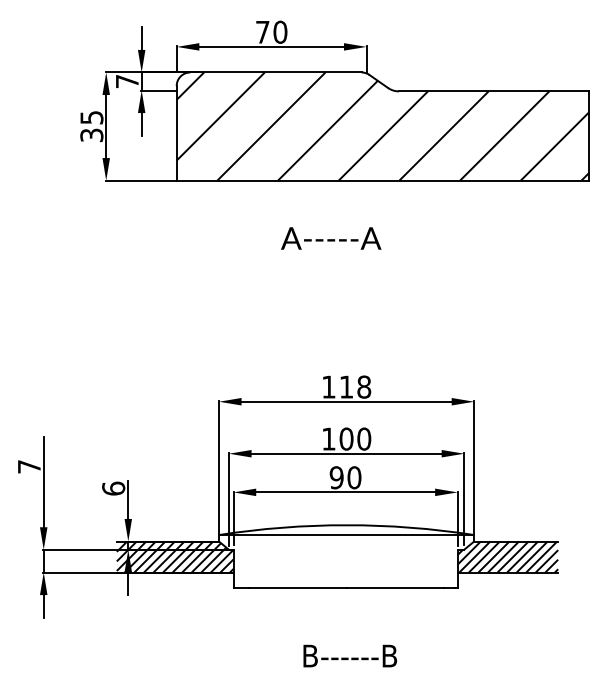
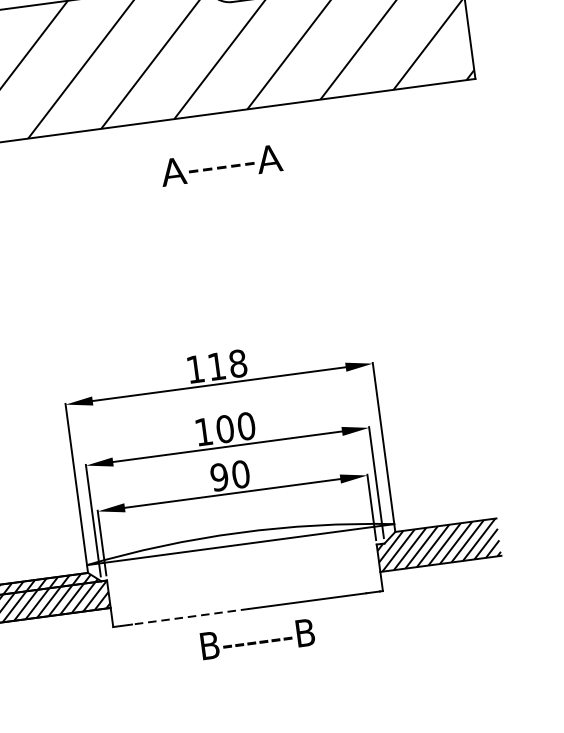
text: (331, 238) -> (221, 165), moved
line: (297, 588) -> (190, 616), solid -> dashed
text: (350, 655) -> (257, 638), moved

